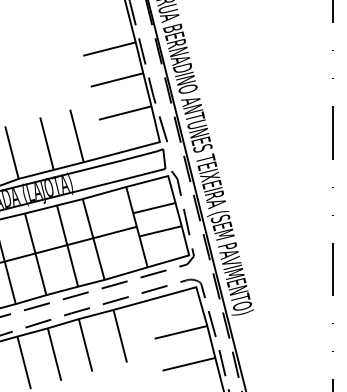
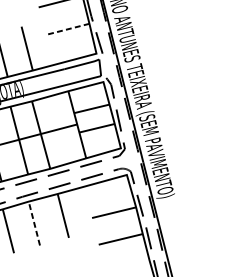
line: (124, 113) -> (66, 29), solid -> dashed
line: (85, 344) -> (34, 222), solid -> dashed

